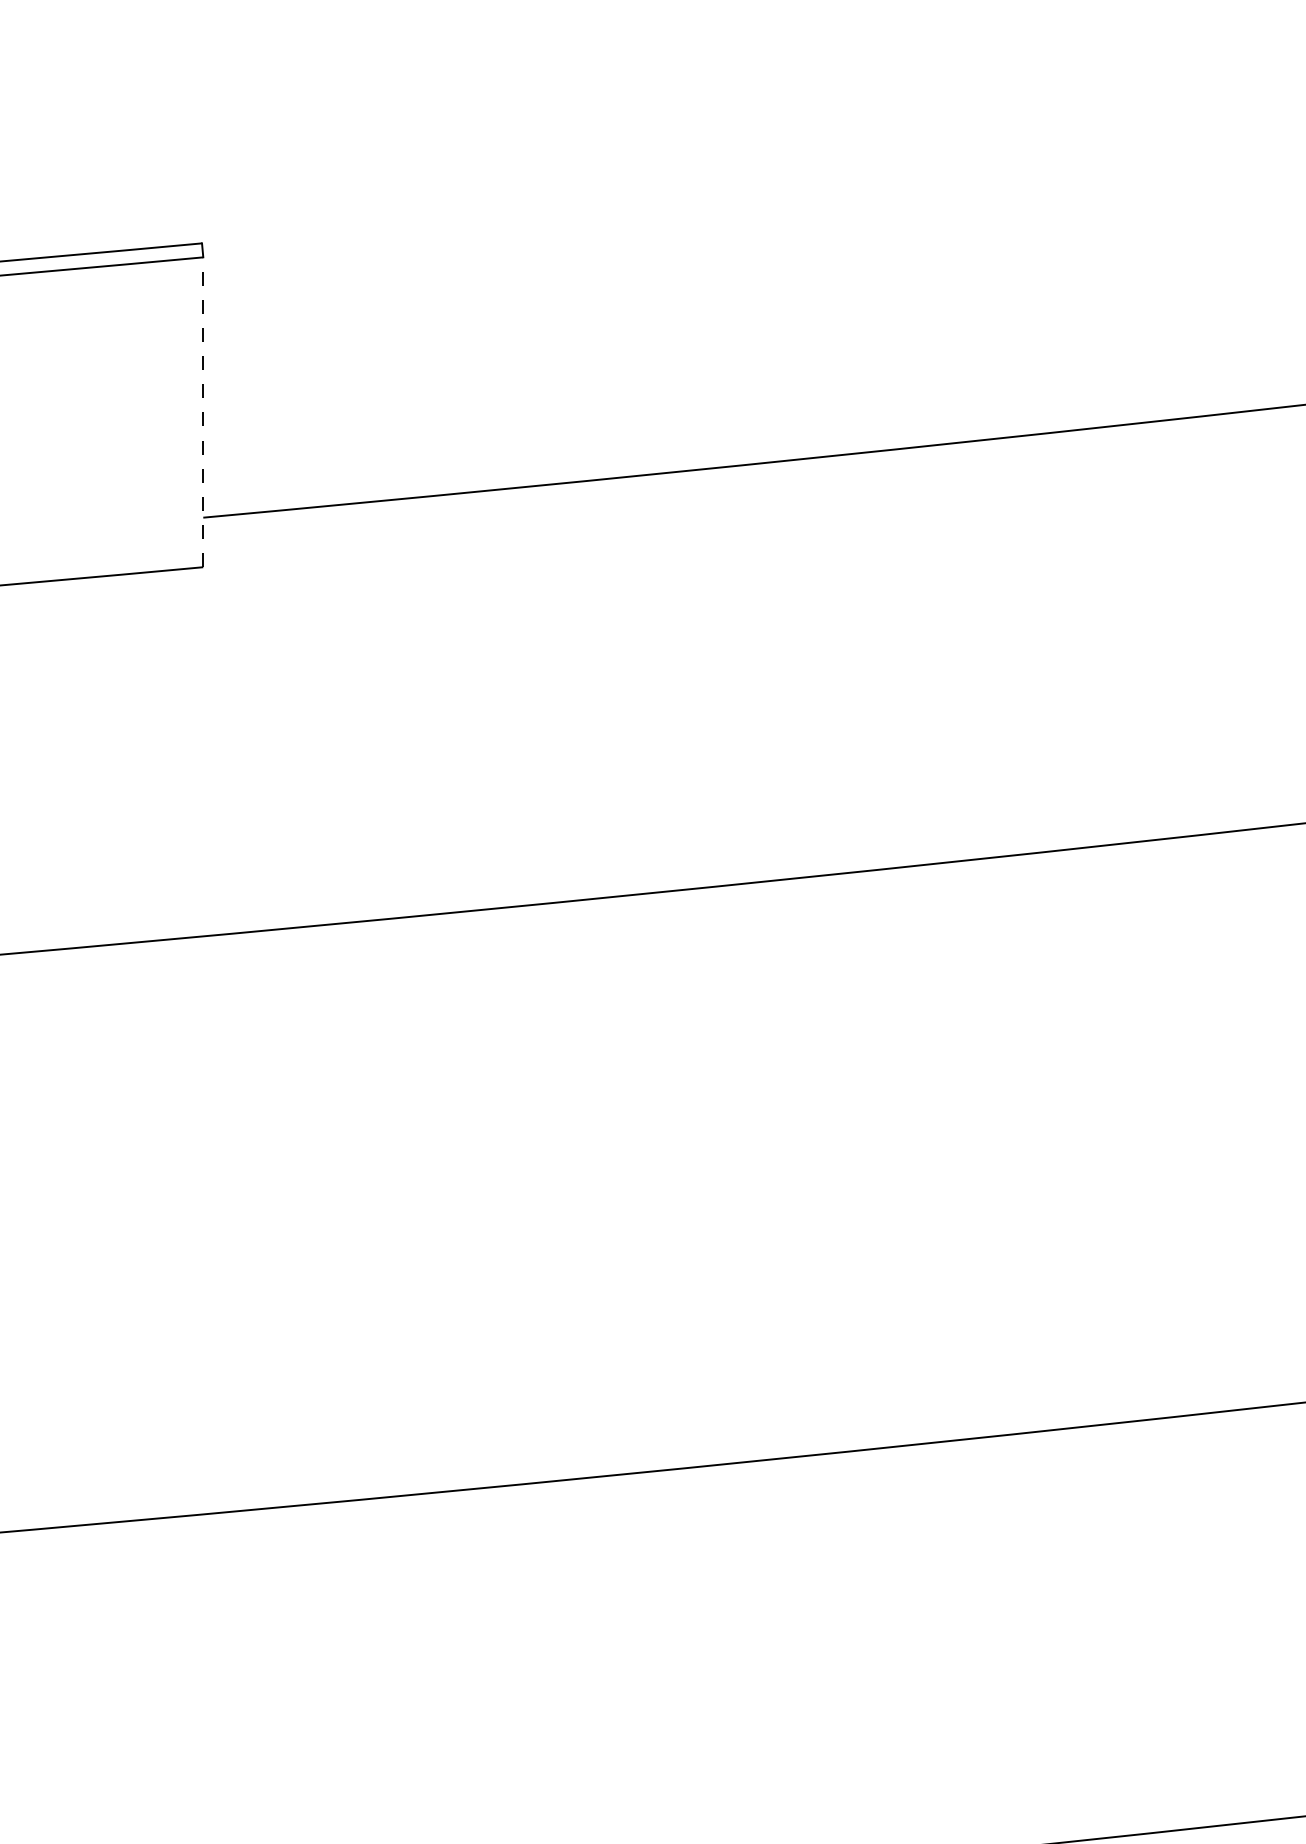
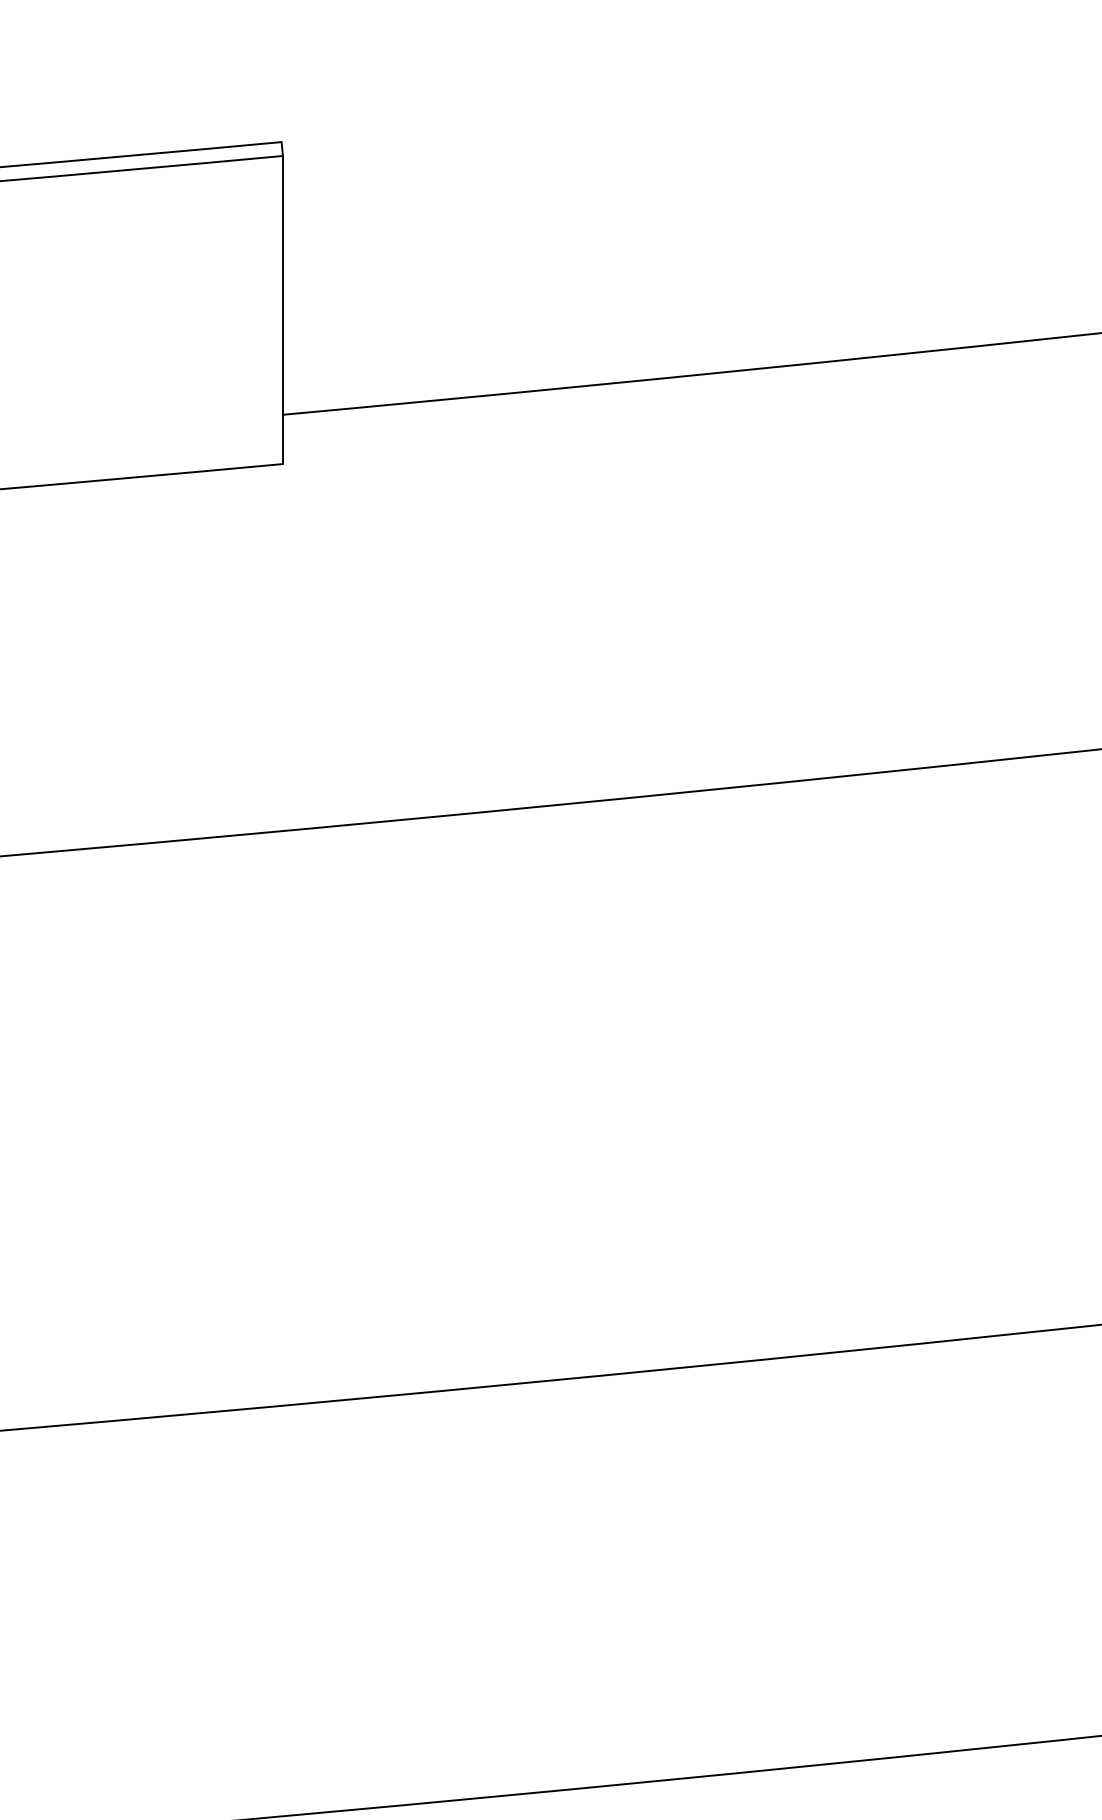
line: (203, 412) -> (283, 310), dashed -> solid

